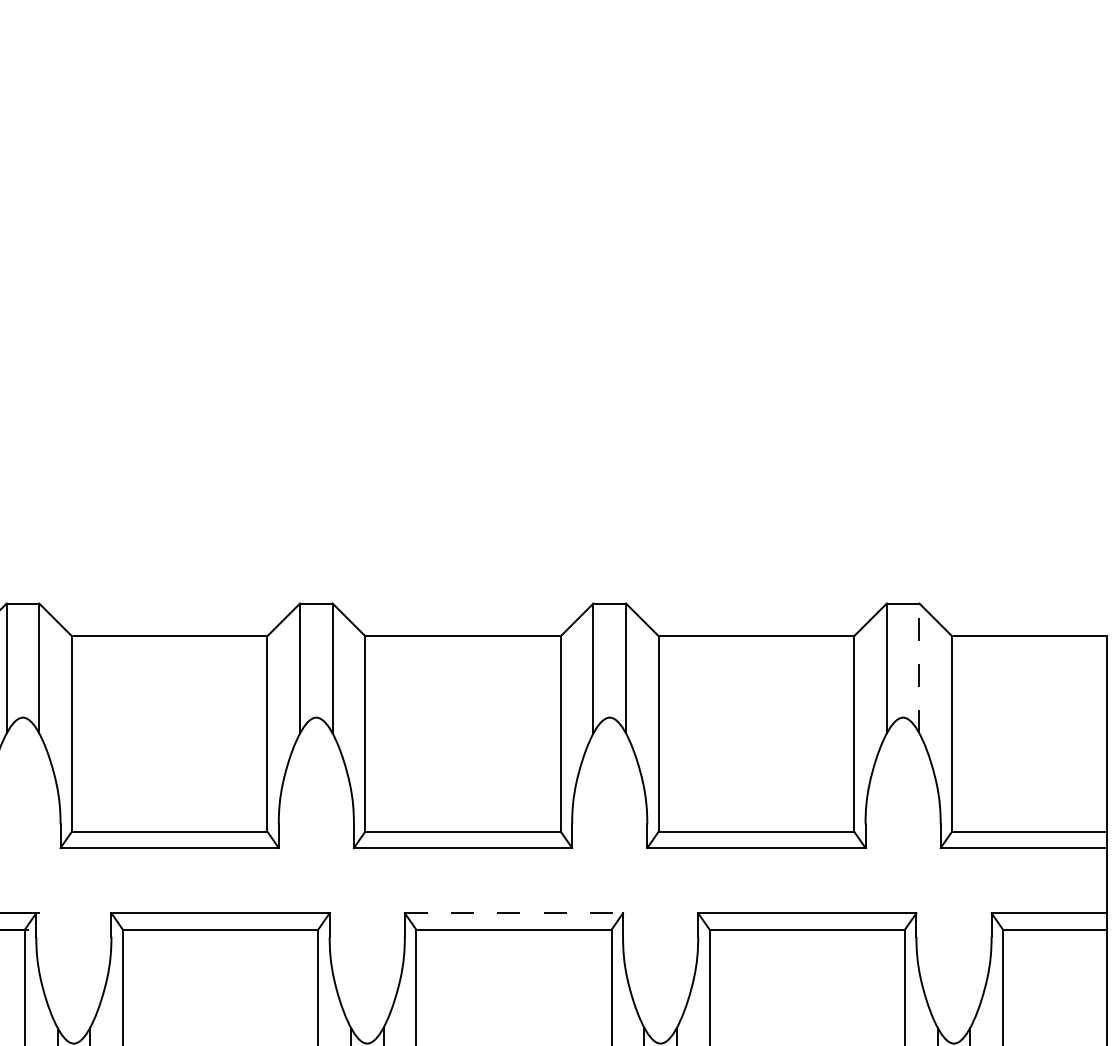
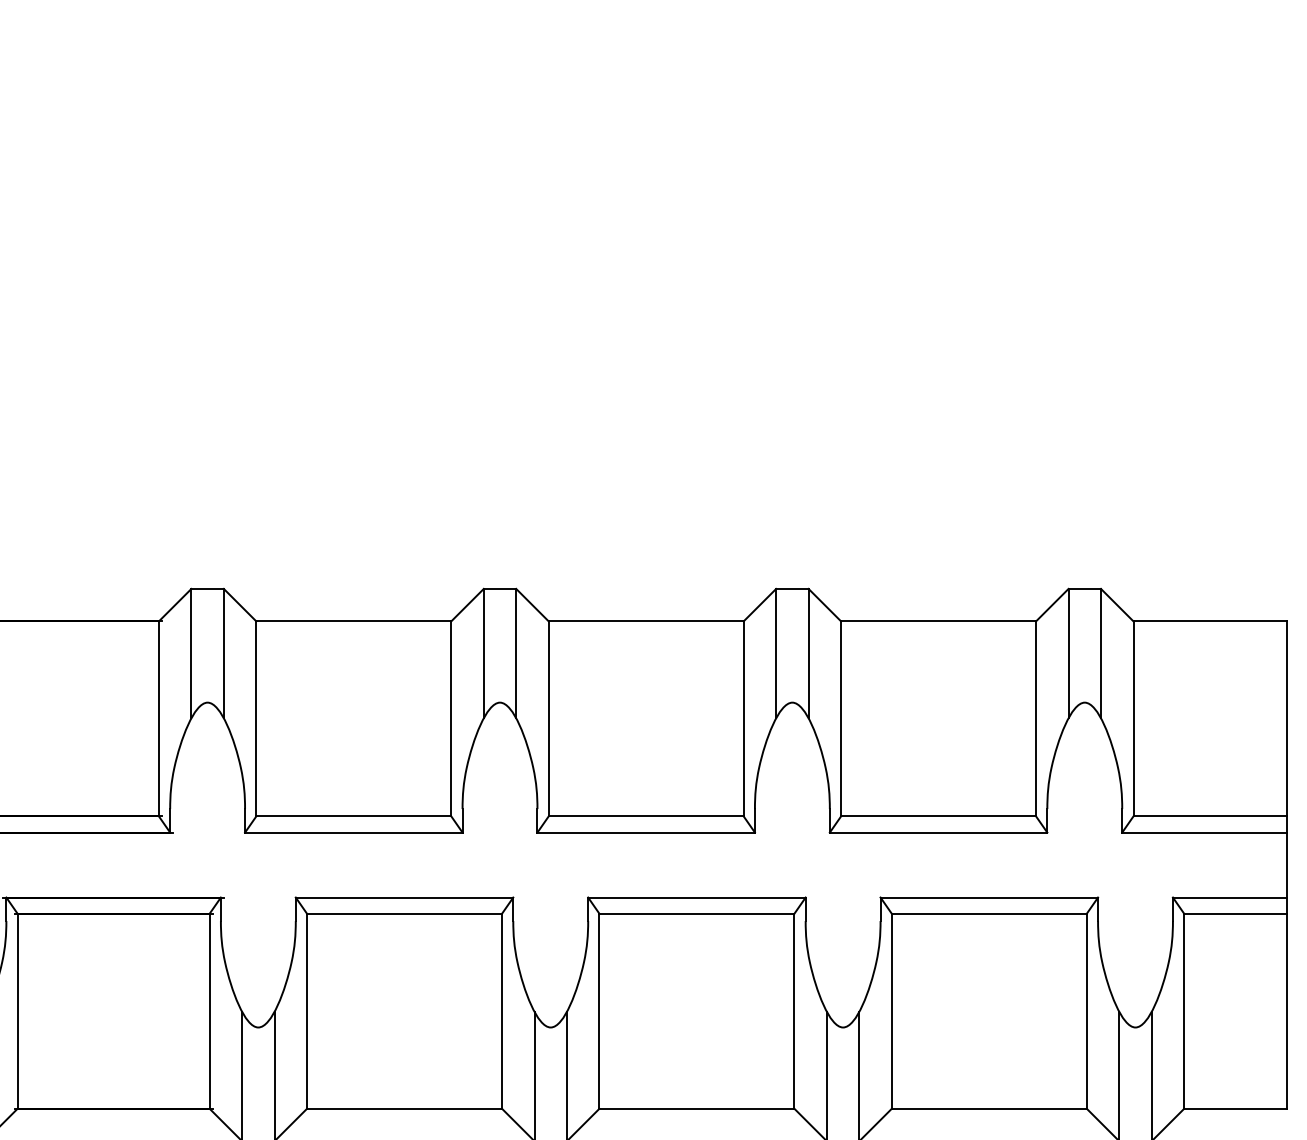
line: (919, 668) -> (1101, 653), dashed -> solid
line: (513, 913) -> (696, 897), dashed -> solid

